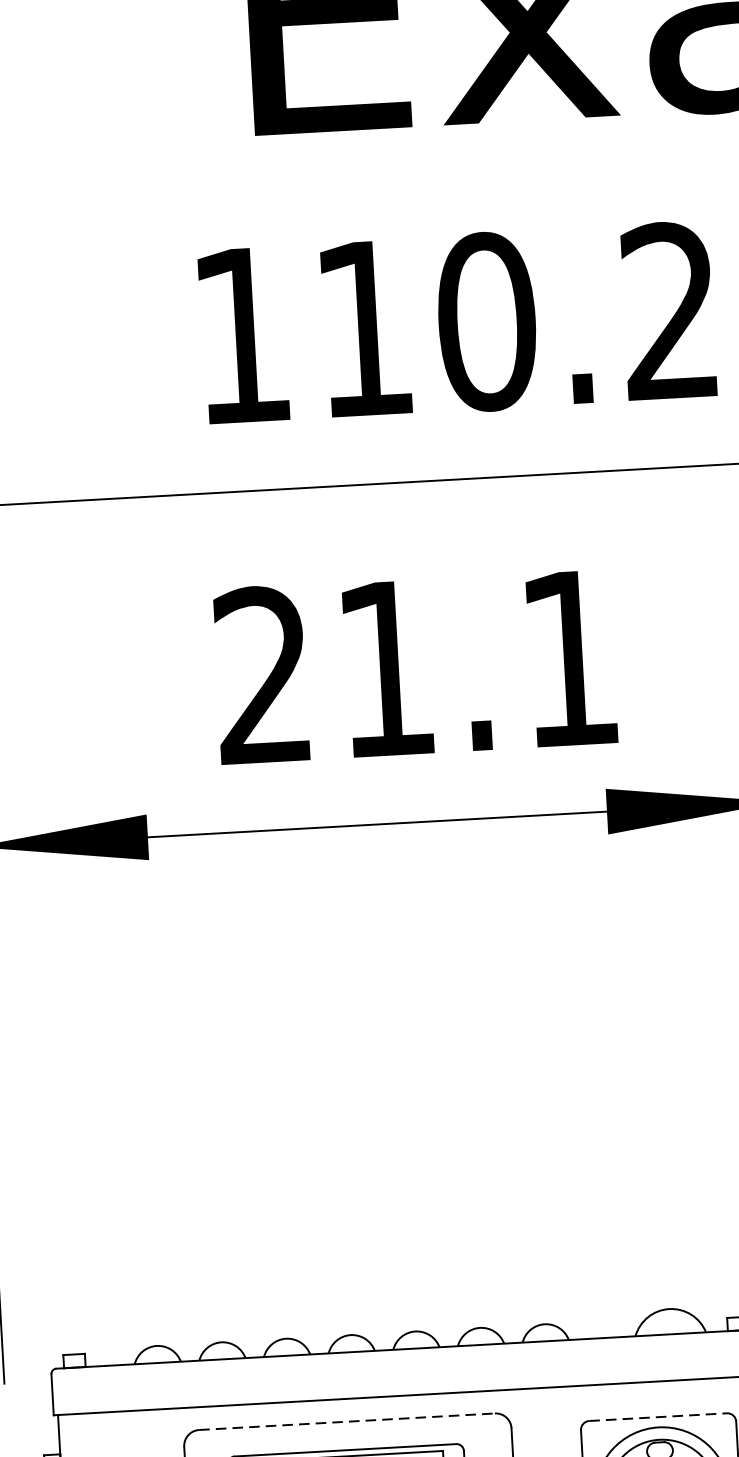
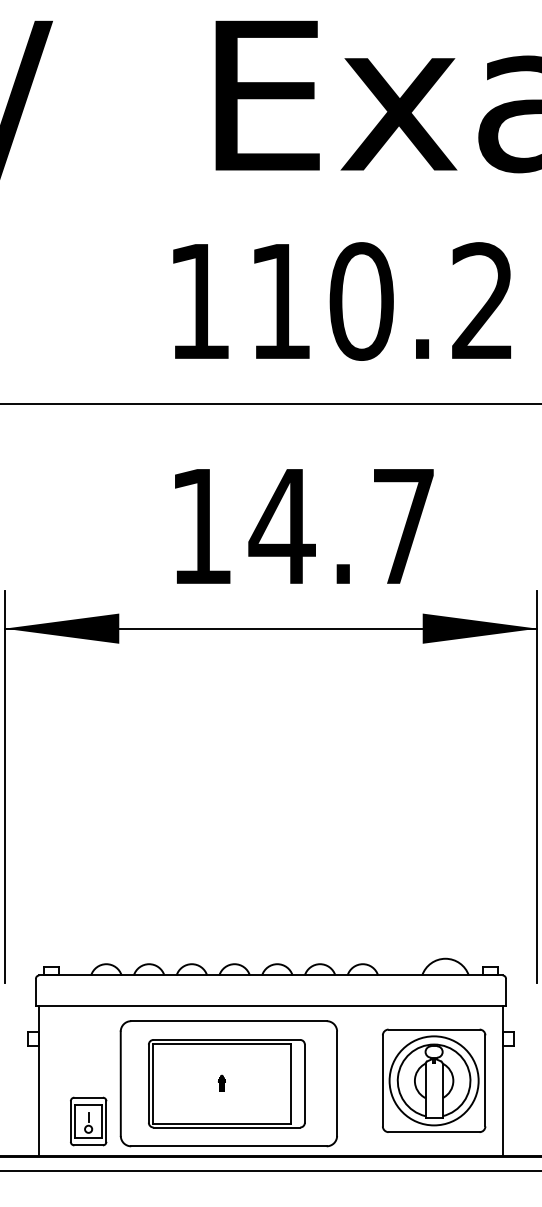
text: (414, 665) -> (301, 525), 21.1 -> 14.7
line: (658, 1416) -> (434, 1029), dashed -> solid
line: (346, 1422) -> (228, 1021), dashed -> solid

